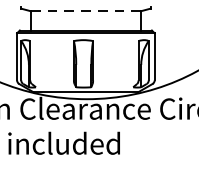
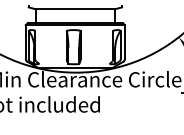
line: (86, 11) -> (75, 9), dashed -> solid

